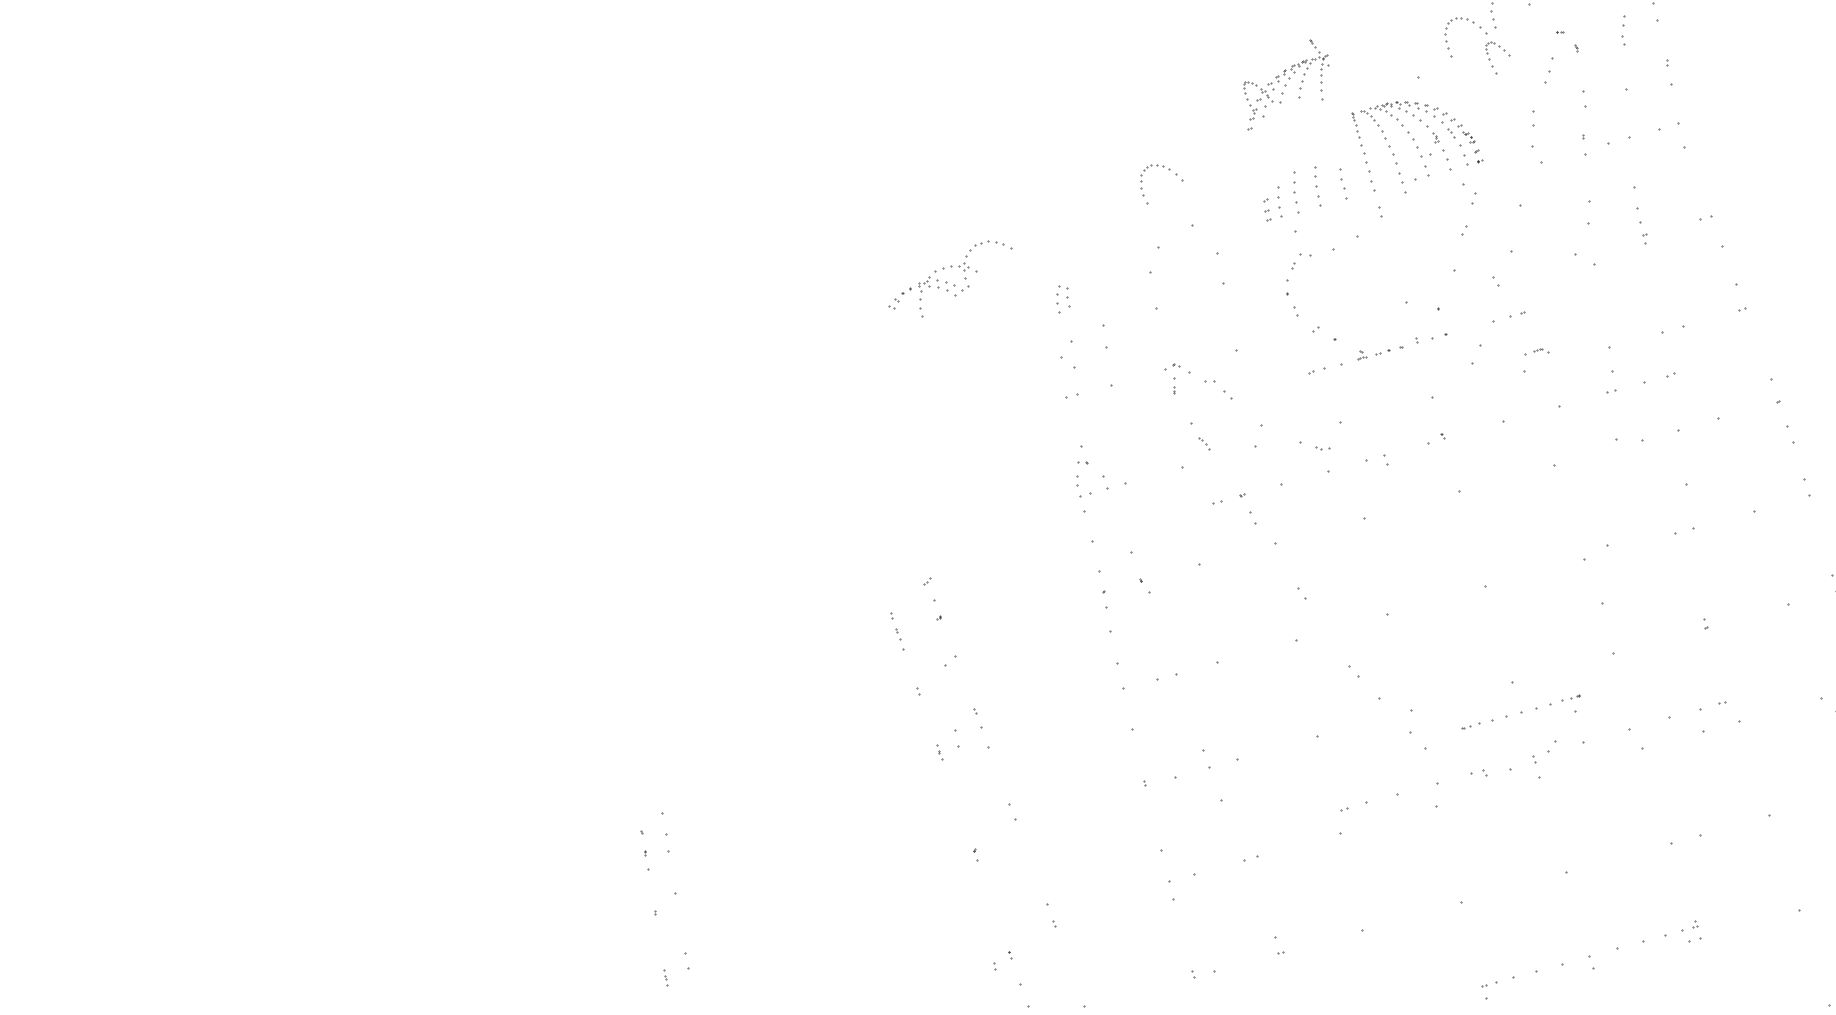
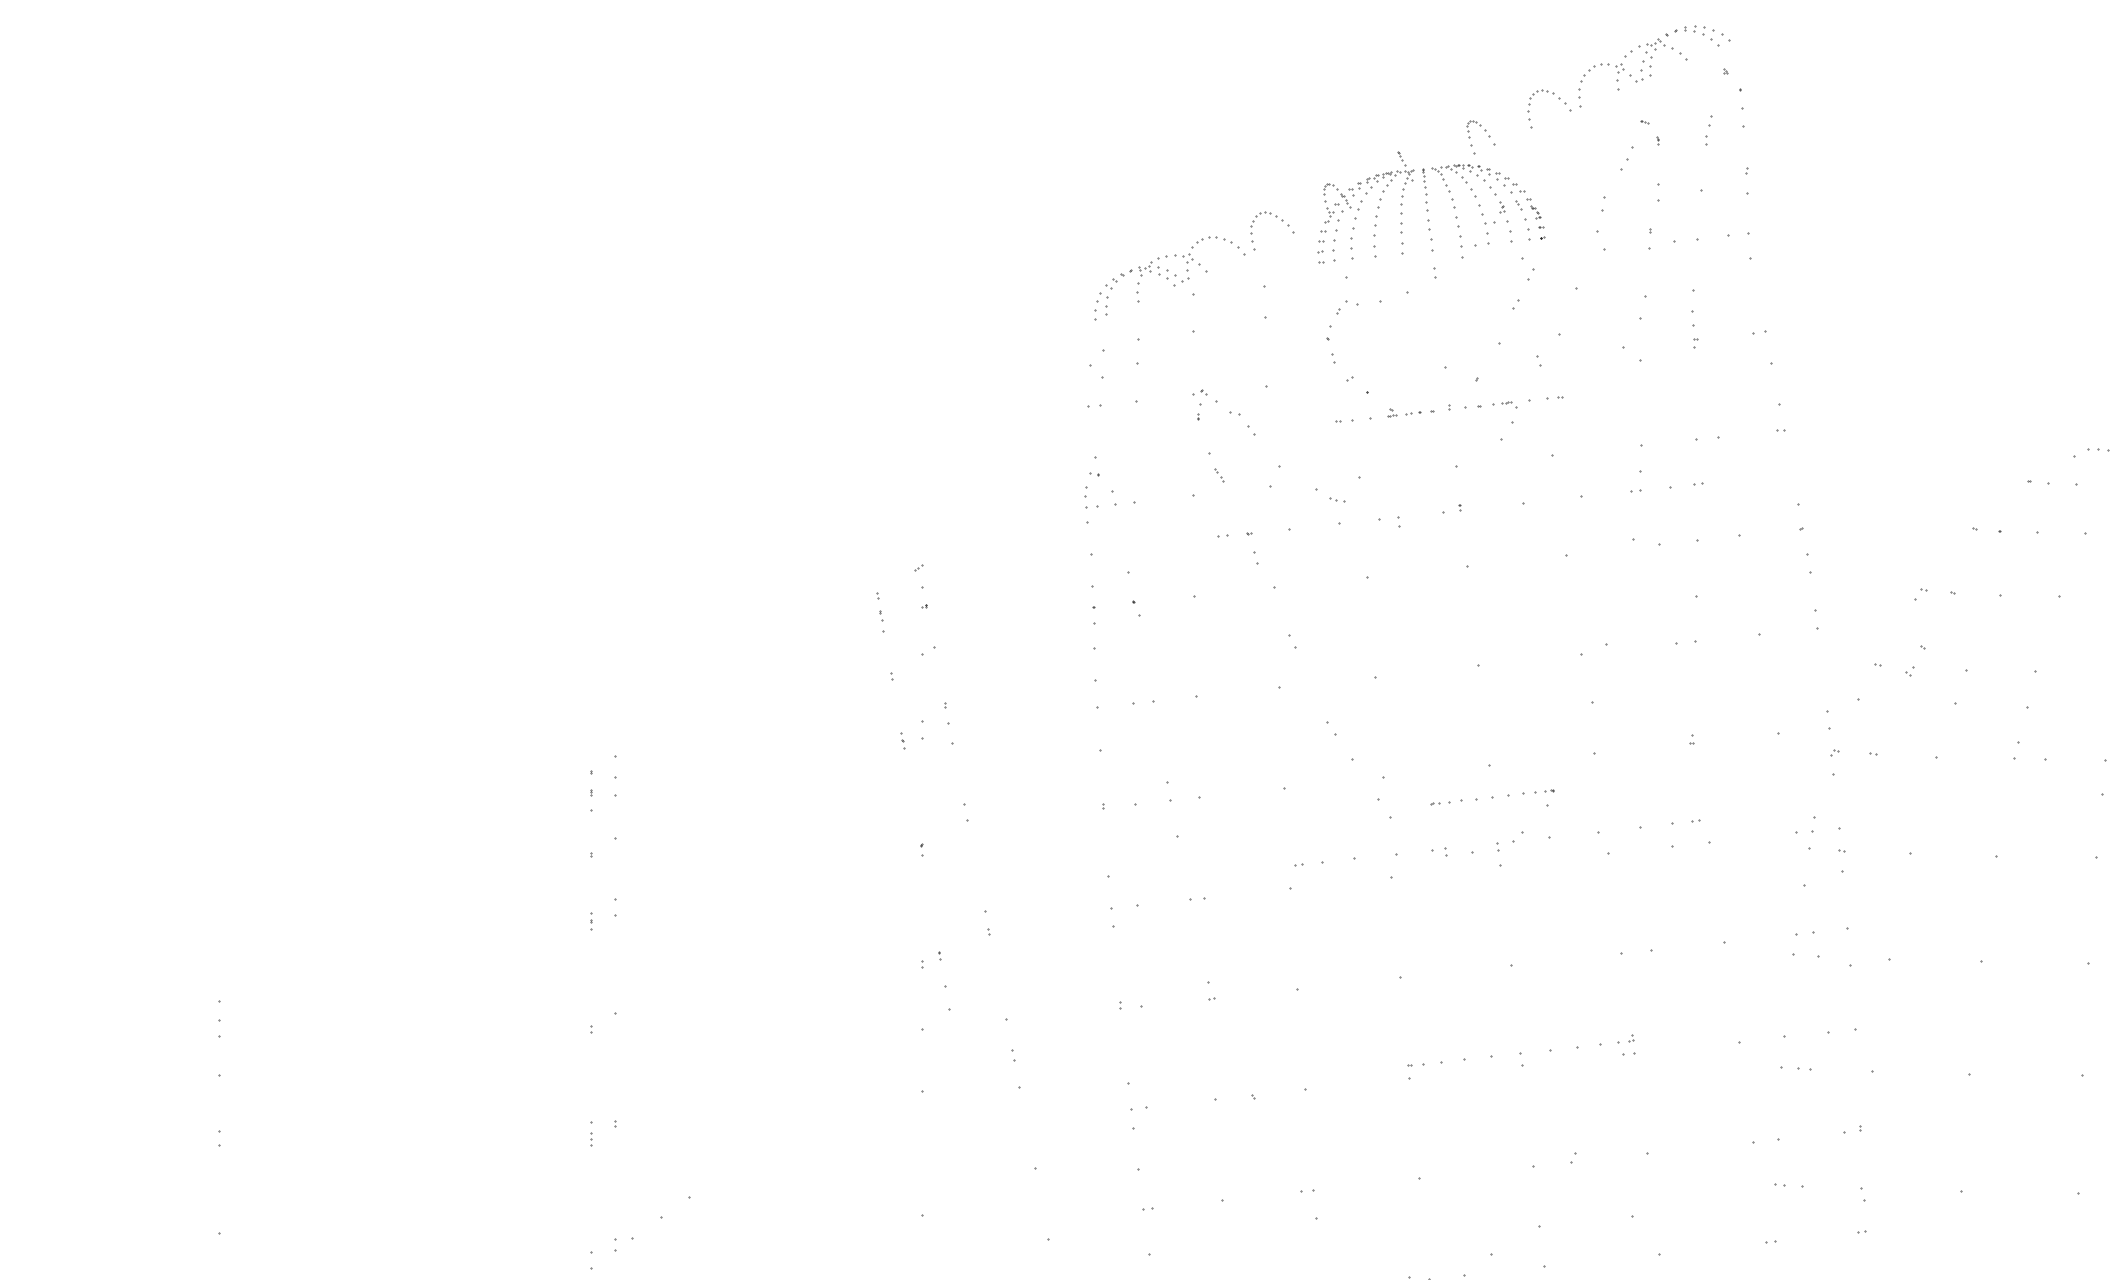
part: (1490, 59) -> (1470, 137), moved
part: (1286, 83) -> (1367, 191), moved
part: (1169, 170) -> (1281, 220), moved
part: (950, 280) -> (1172, 269), moved
part: (1536, 351) -> (1504, 404), moved

